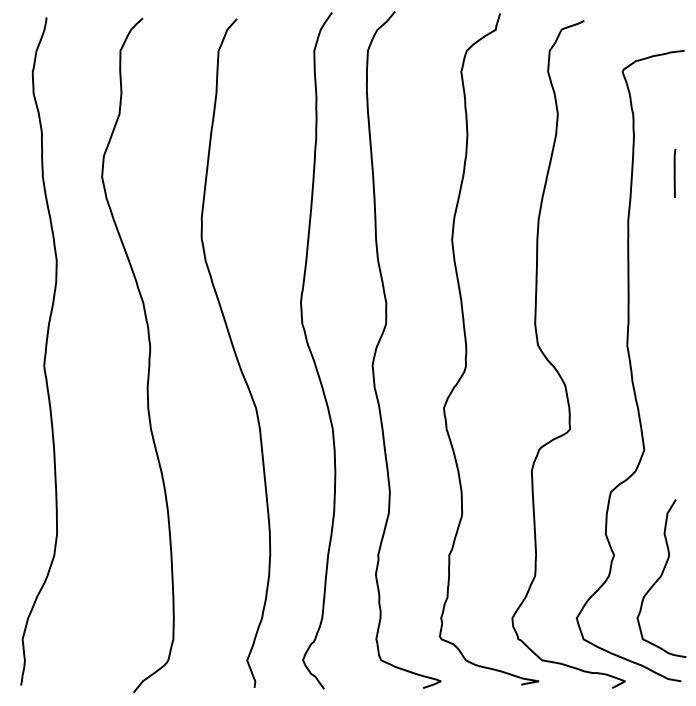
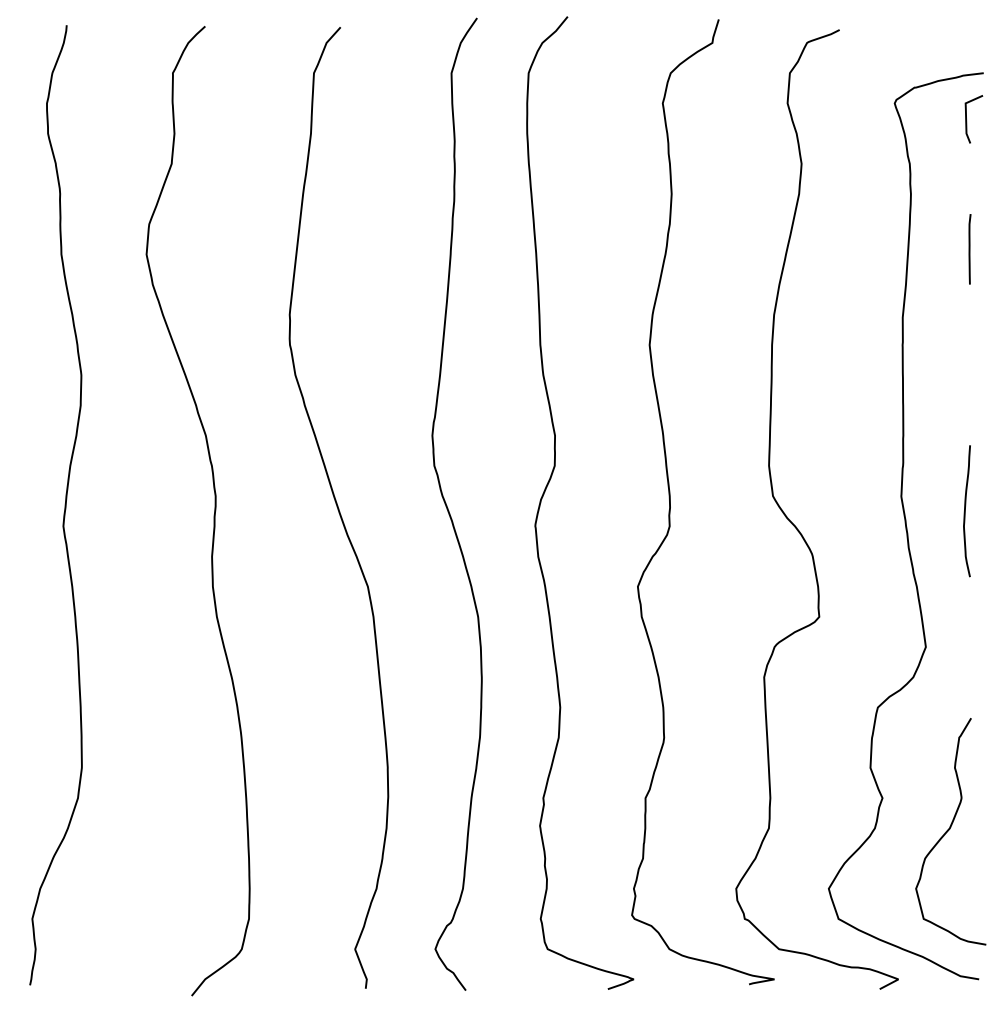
curve: (673, 82) -> (967, 118), added
curve: (672, 355) -> (966, 511), added

